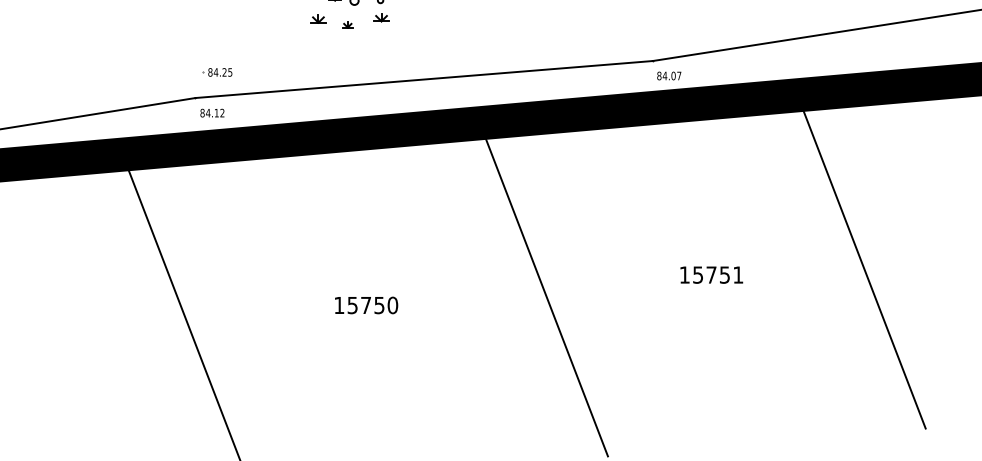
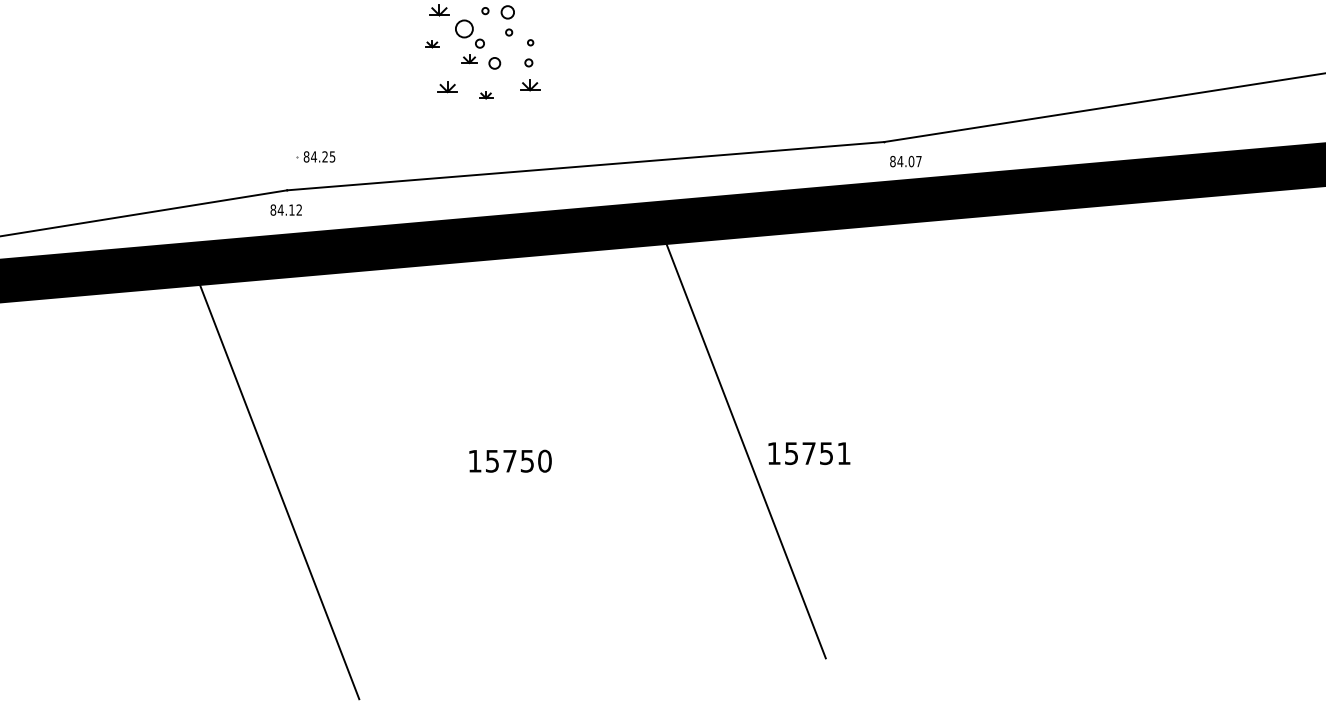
text: (211, 112) -> (285, 209), moved
line: (861, 262) -> (1156, 404), removed
text: (711, 275) -> (809, 453), moved

